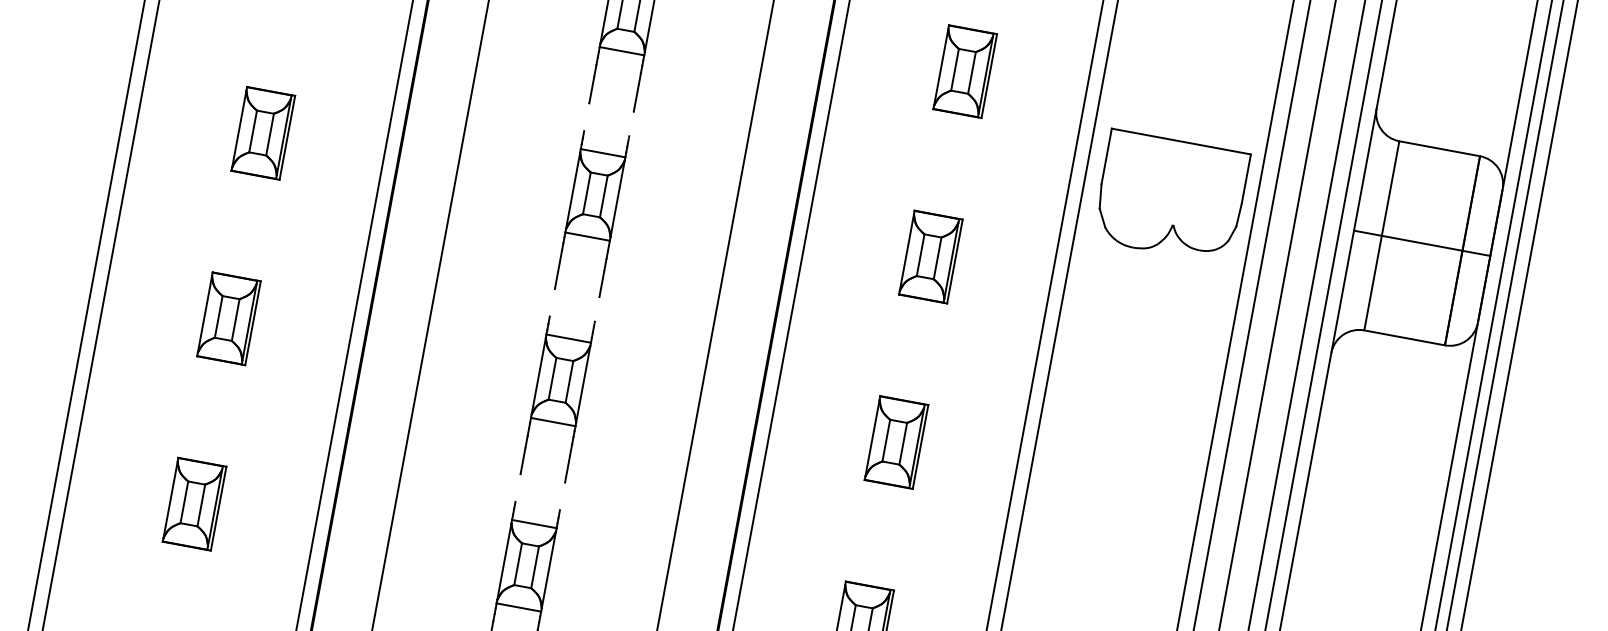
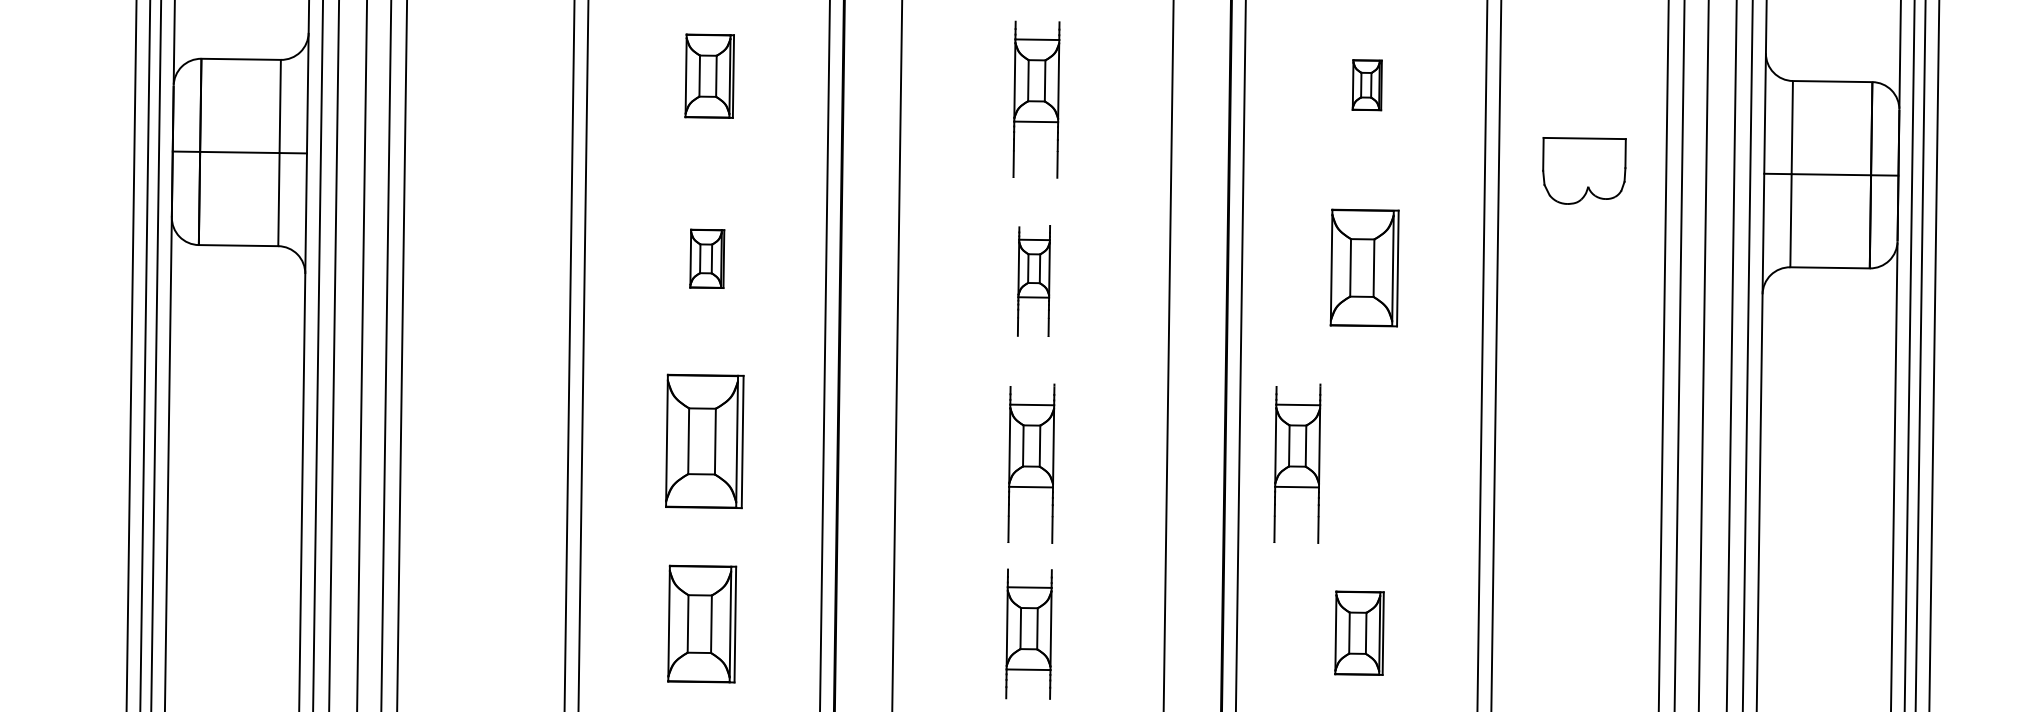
part: (965, 70) -> (1367, 84), size x0.6
part: (263, 133) -> (707, 258), size x0.7
part: (1171, 196) -> (1584, 170), size x0.6
part: (591, 212) -> (1033, 280), size x0.7
part: (930, 256) -> (1364, 267), size x1.4
part: (228, 318) -> (704, 441), size x1.6
part: (895, 442) -> (1361, 450), removed
part: (828, 444) -> (1297, 463), added
part: (194, 503) -> (701, 623), size x1.4

